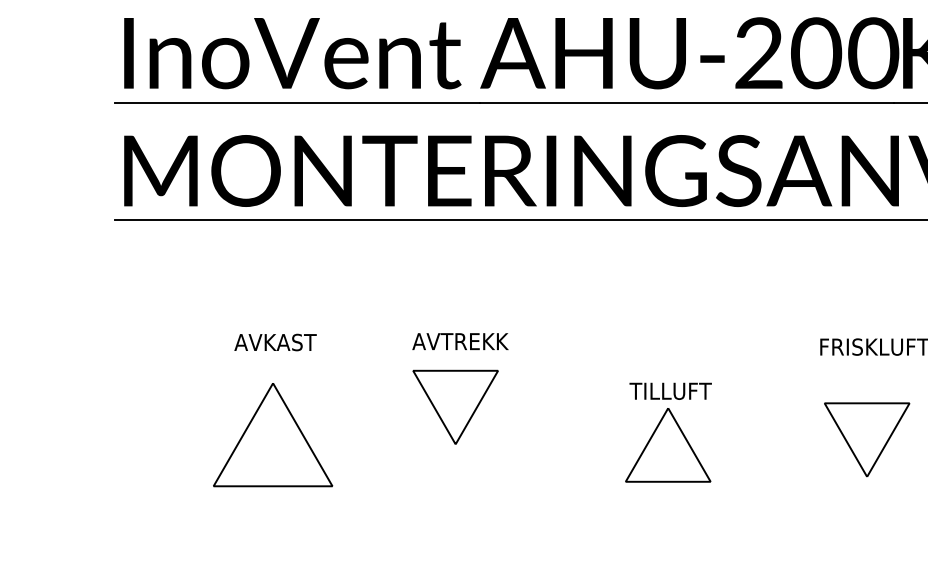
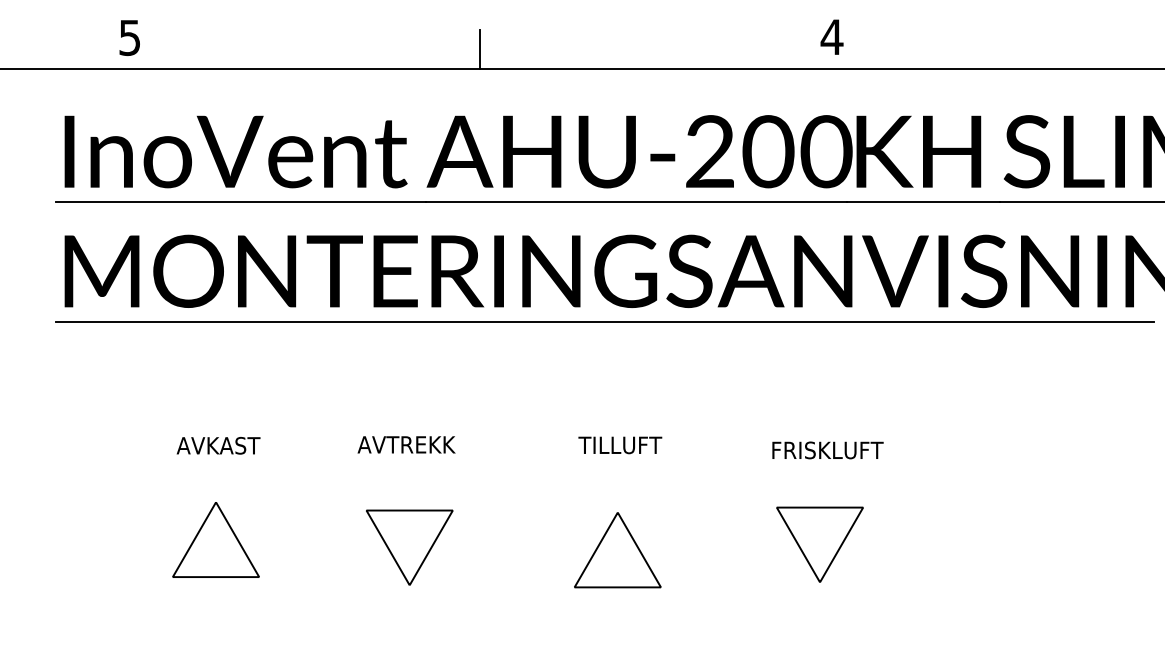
text: (670, 391) -> (620, 445), moved
part: (455, 407) -> (409, 547), moved
part: (272, 434) -> (215, 539), size x0.71

